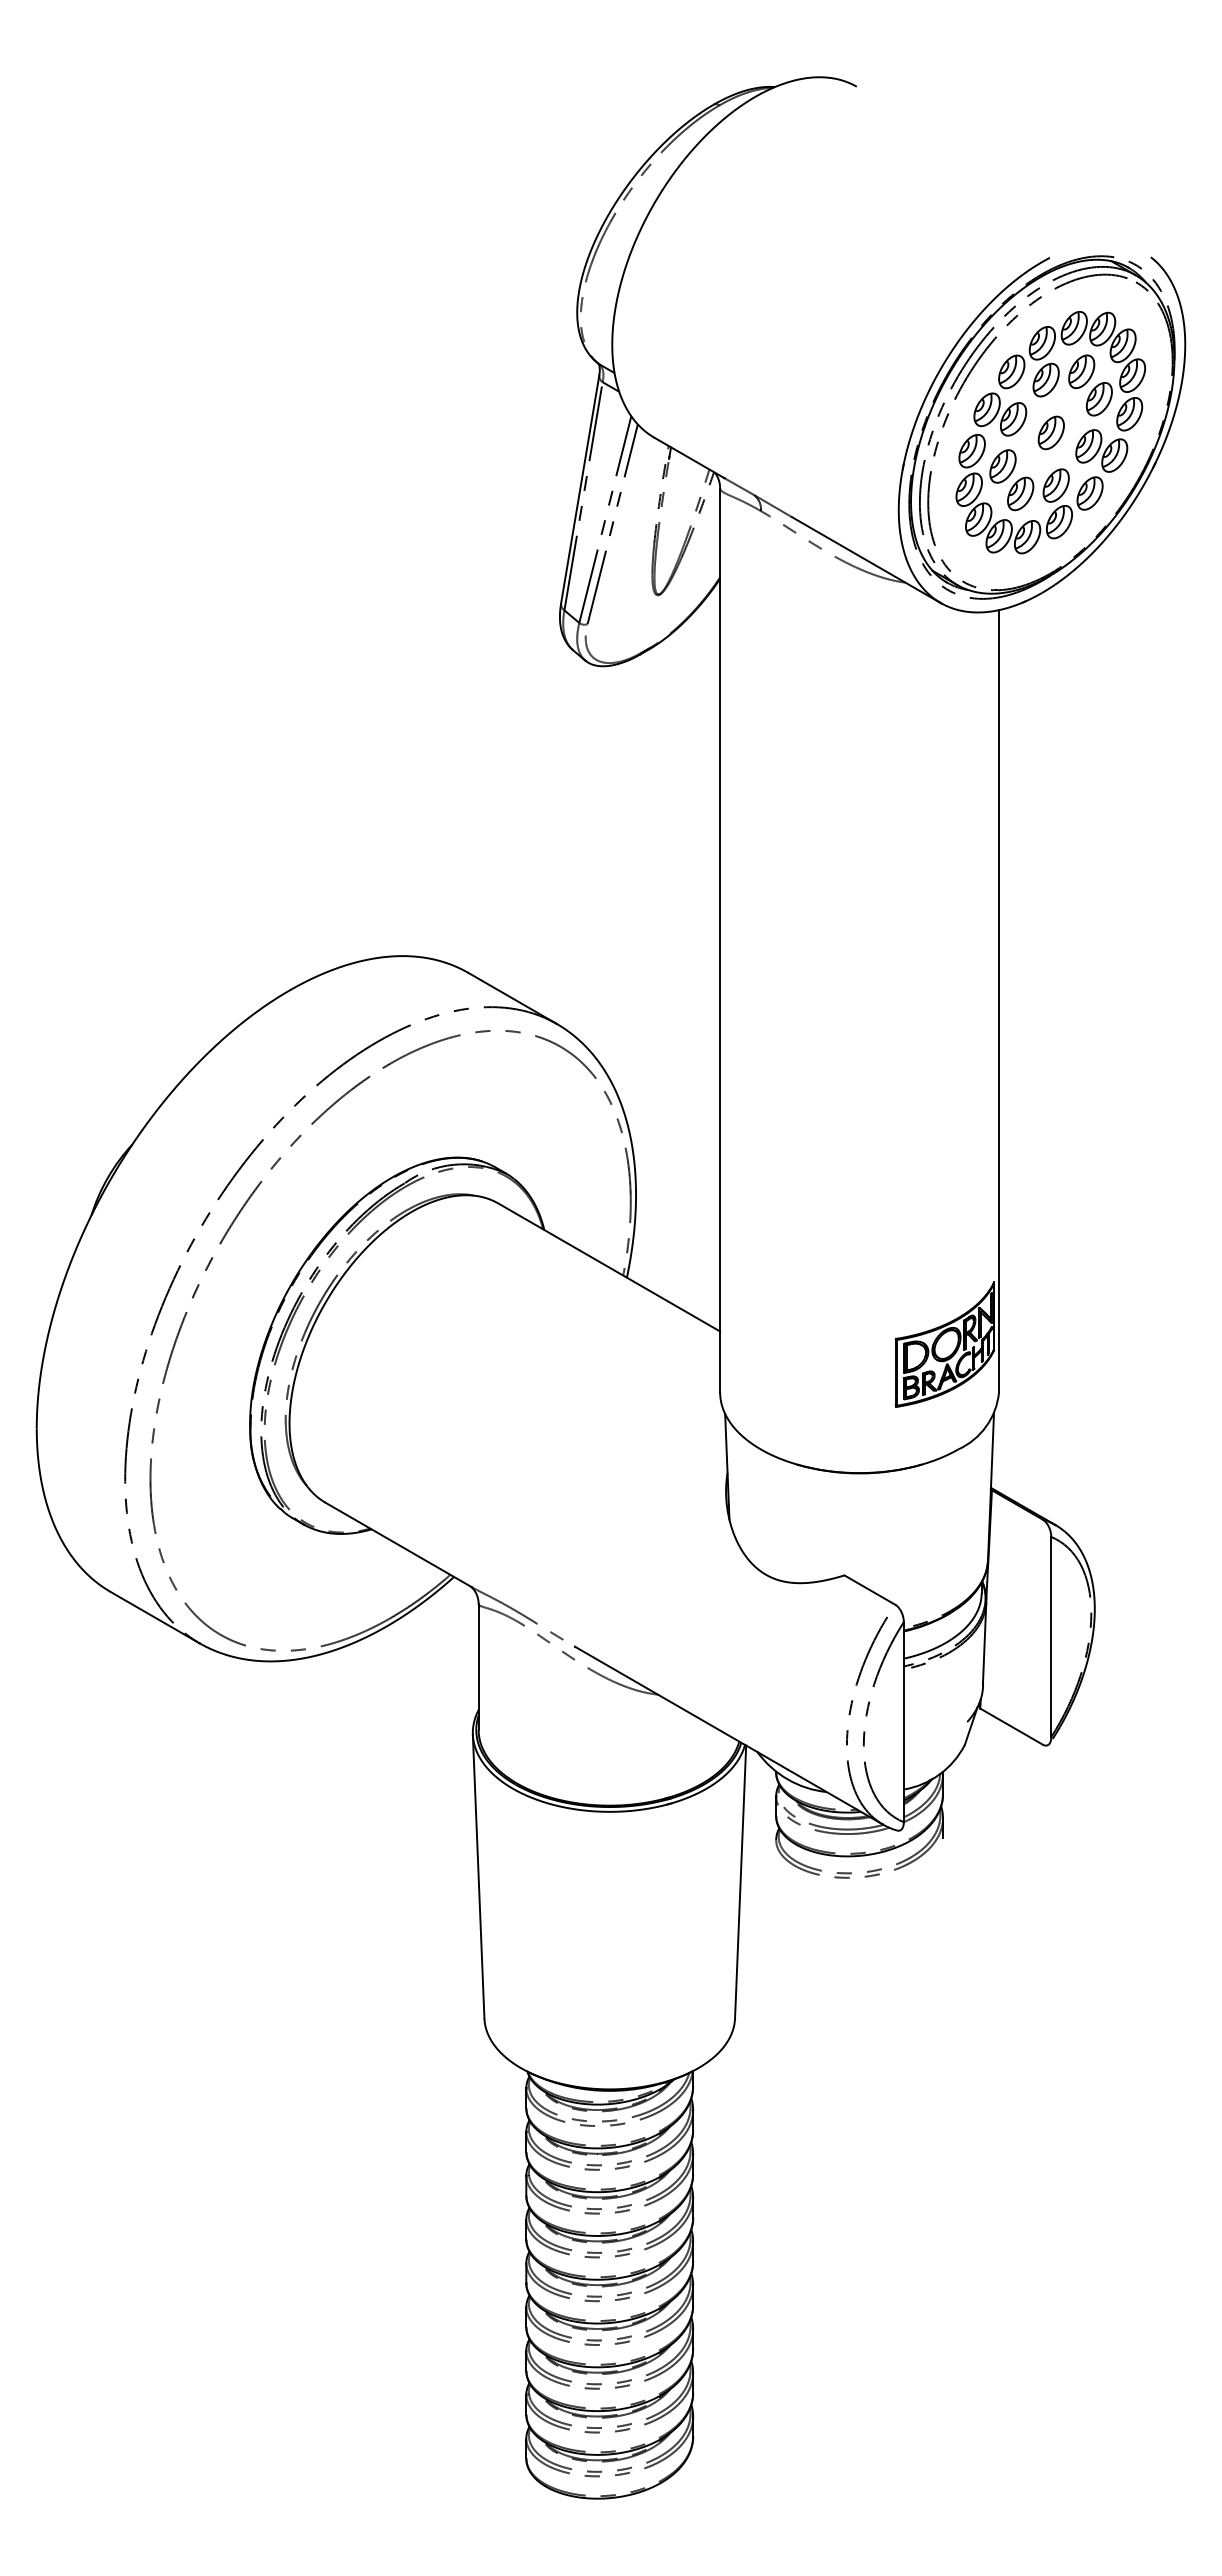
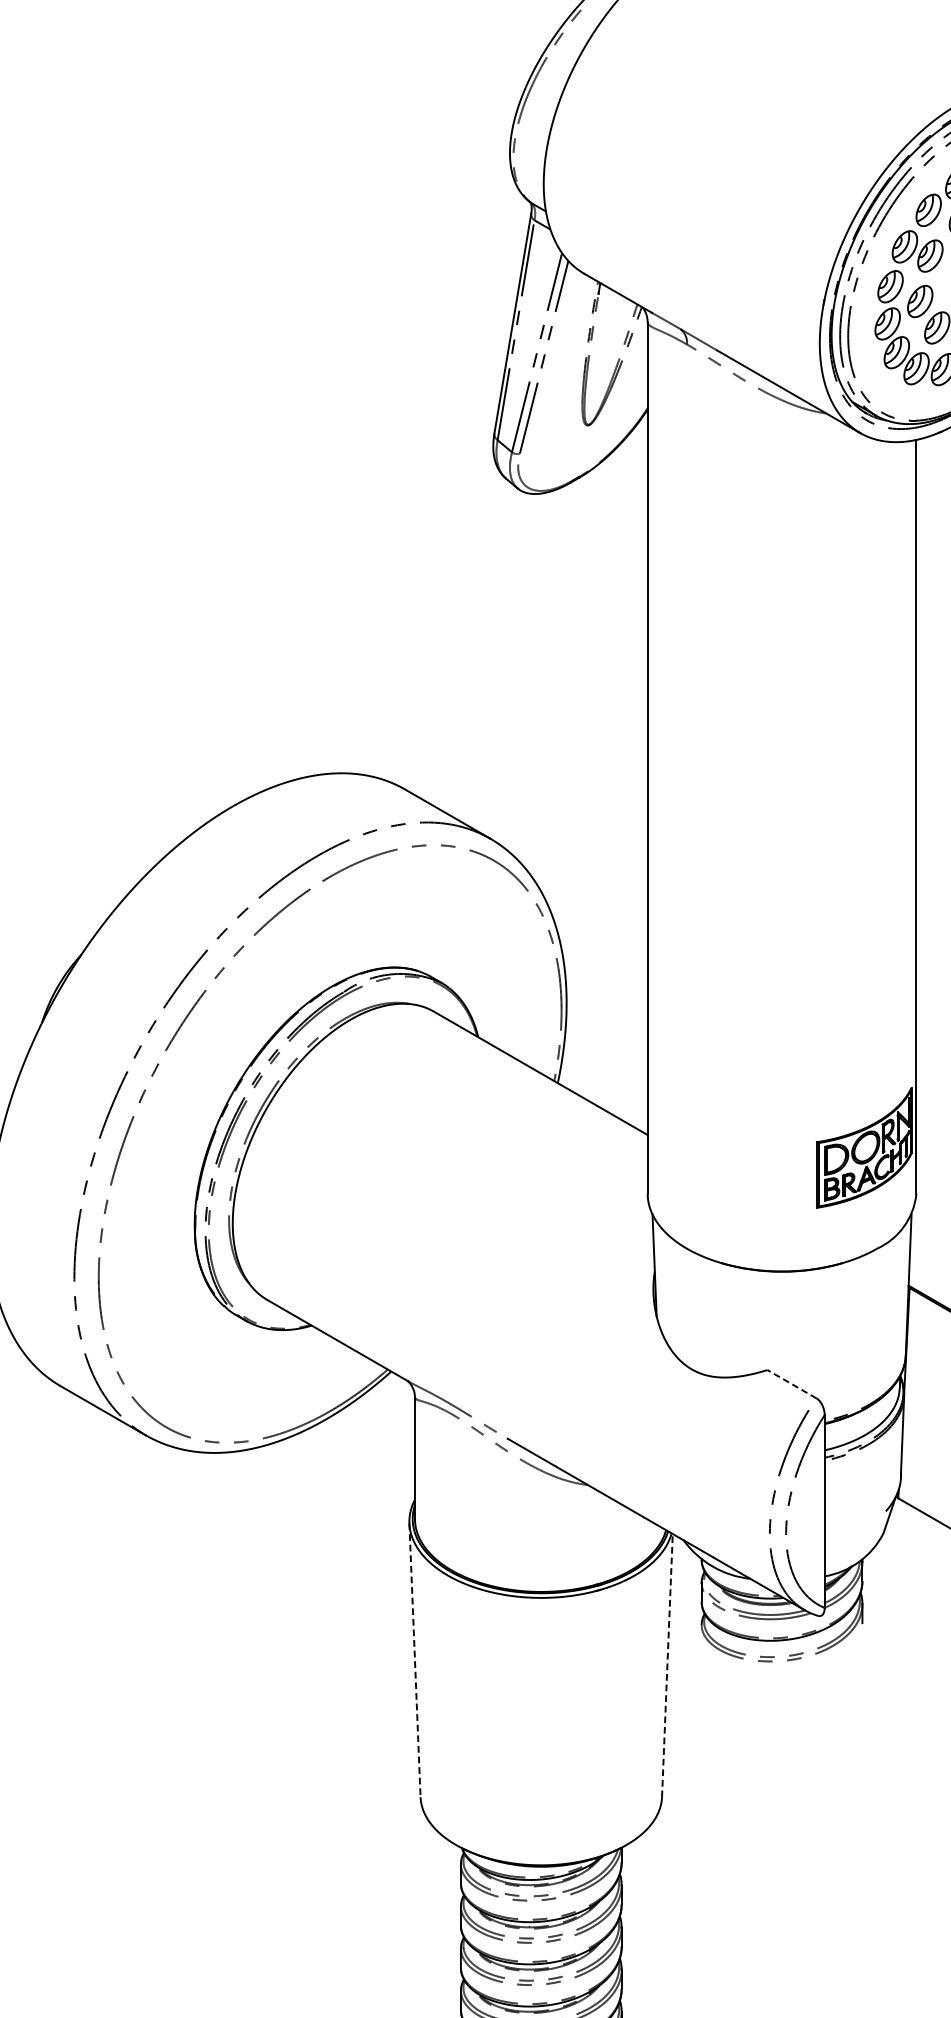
line: (869, 1589) -> (791, 1383), solid -> dashed
line: (478, 1877) -> (414, 1661), solid -> dashed
line: (740, 1882) -> (667, 1665), solid -> dashed

